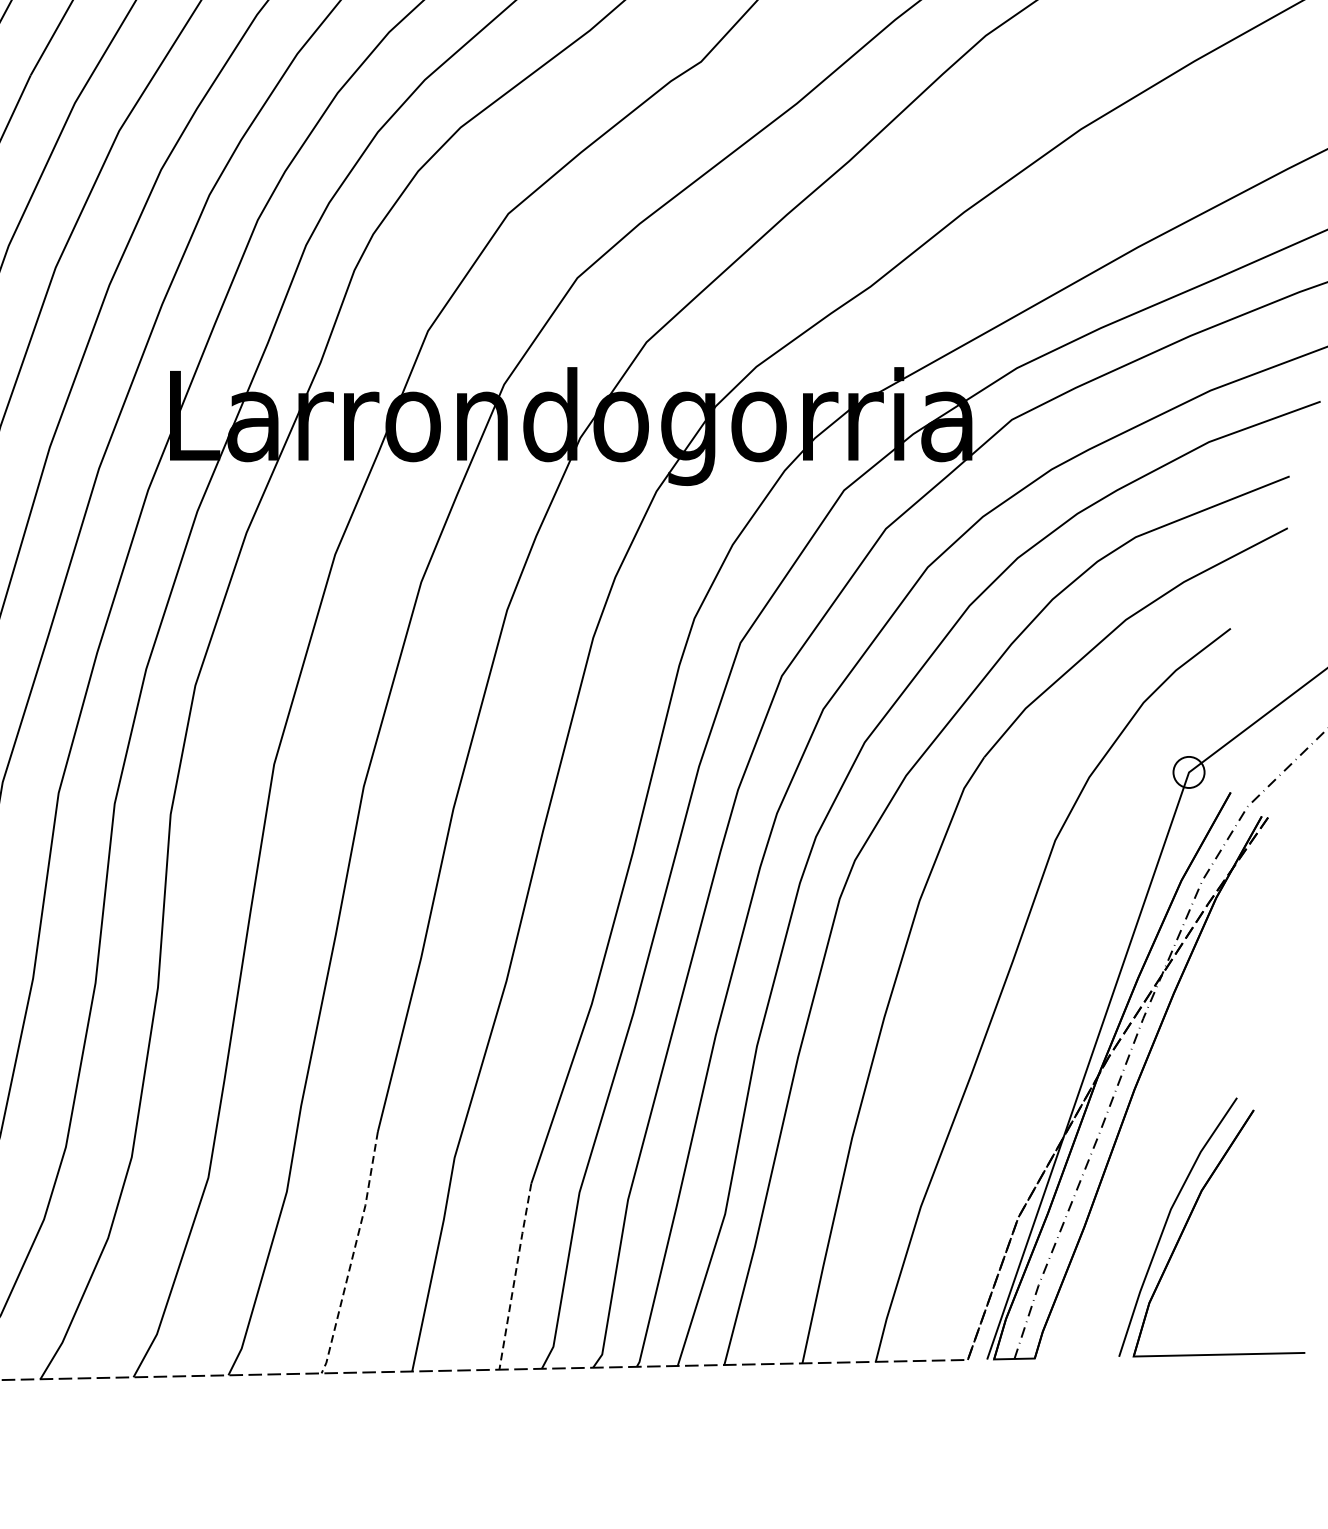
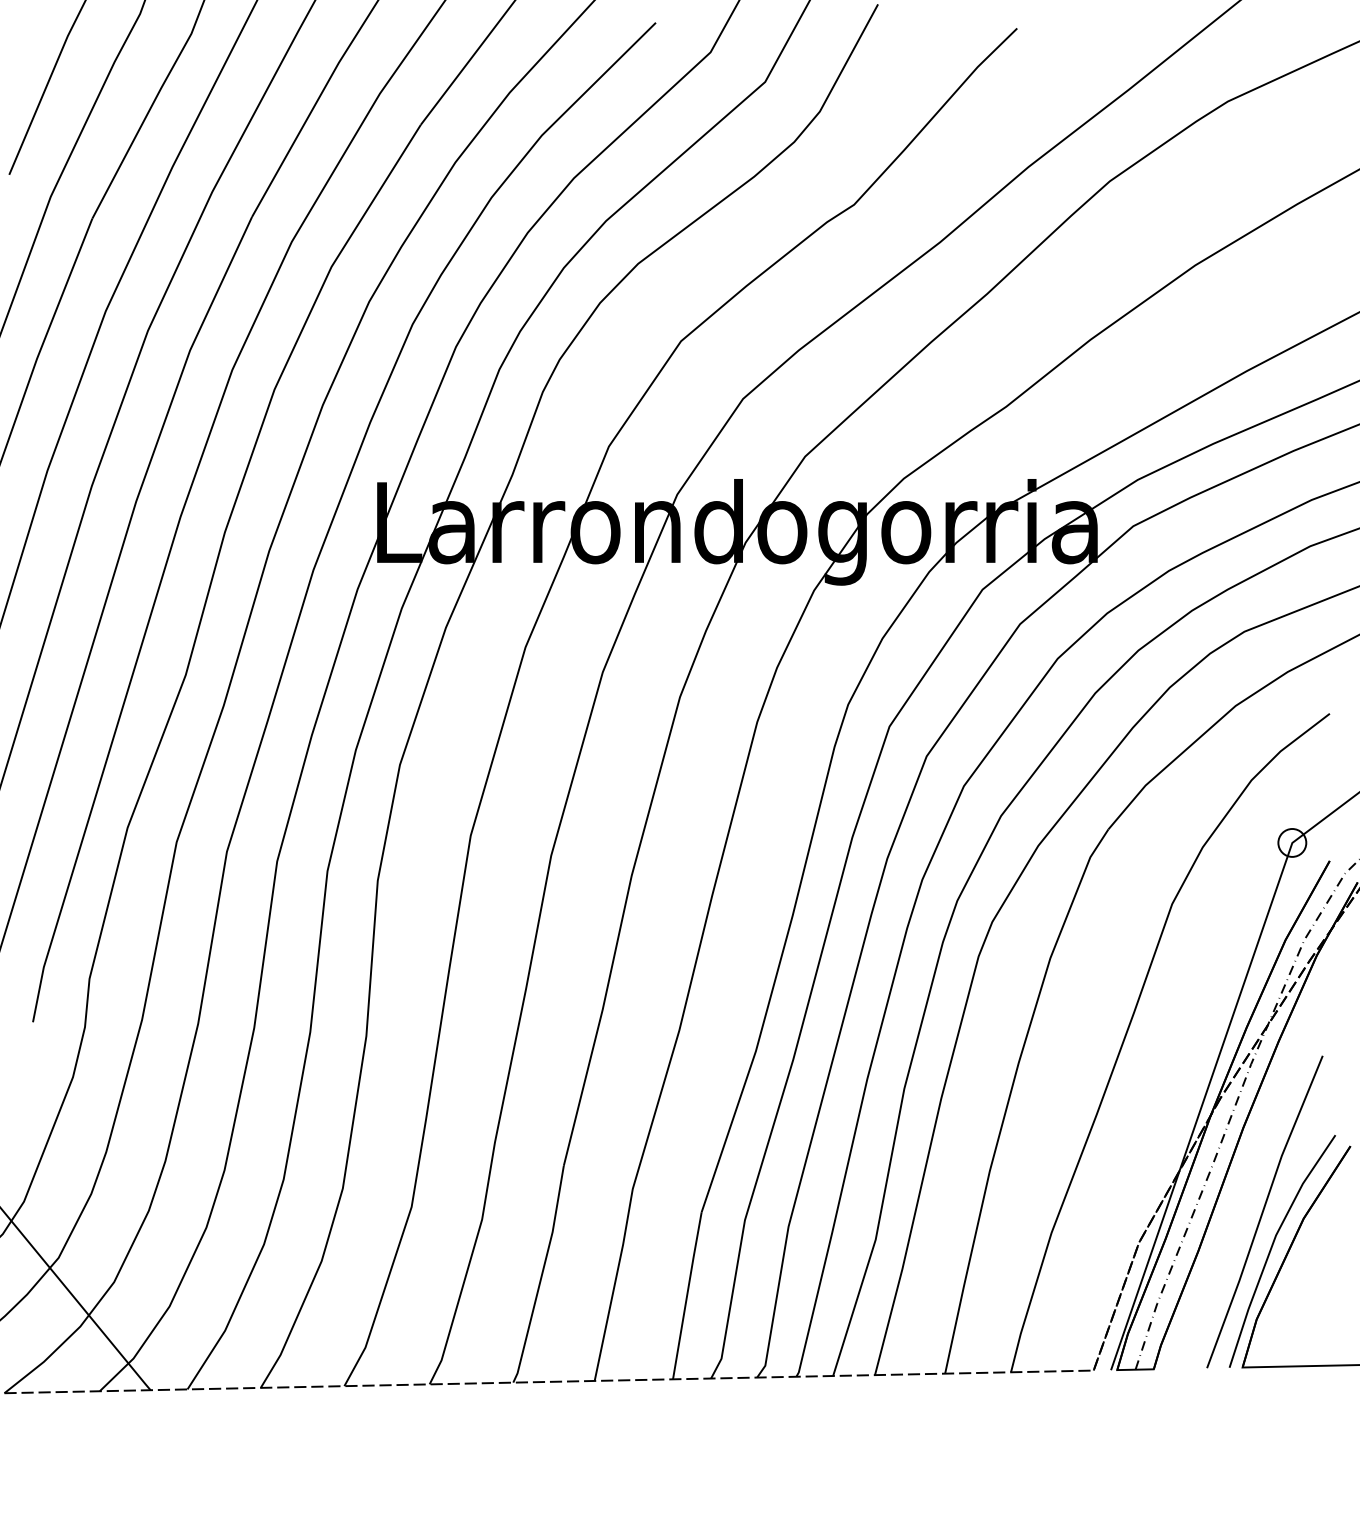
line: (1158, 1181) -> (1264, 1210), added
line: (352, 1254) -> (541, 1275), dashed -> solid
line: (515, 1276) -> (687, 1295), dashed -> solid

